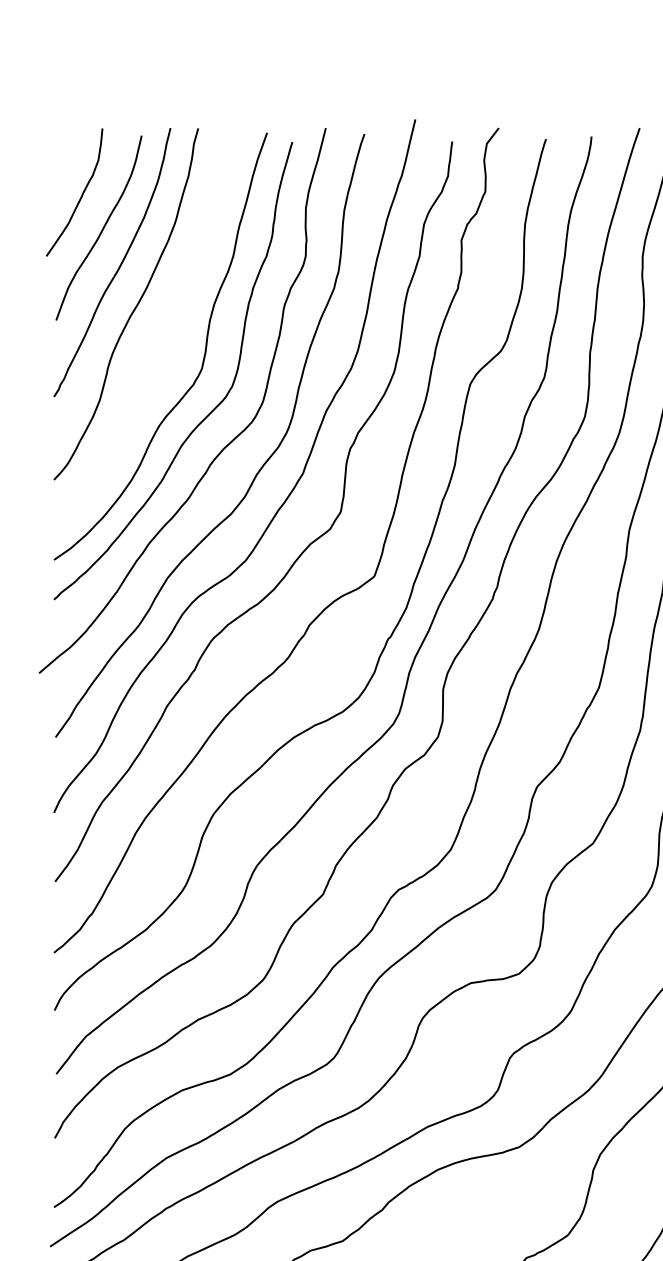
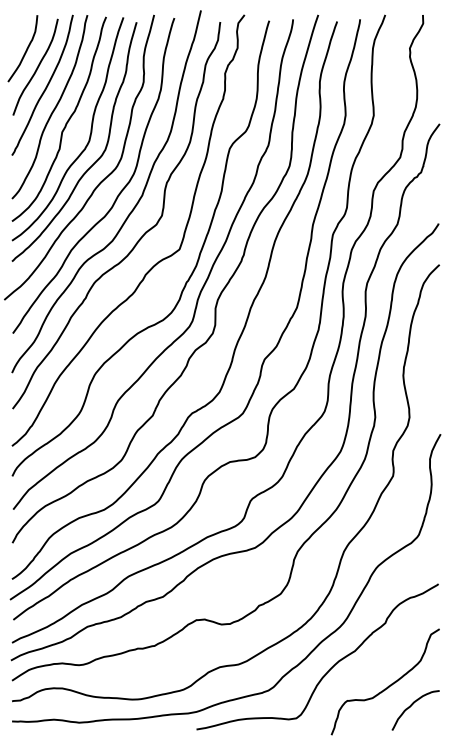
curve: (158, 331) -> (66, 121), added

